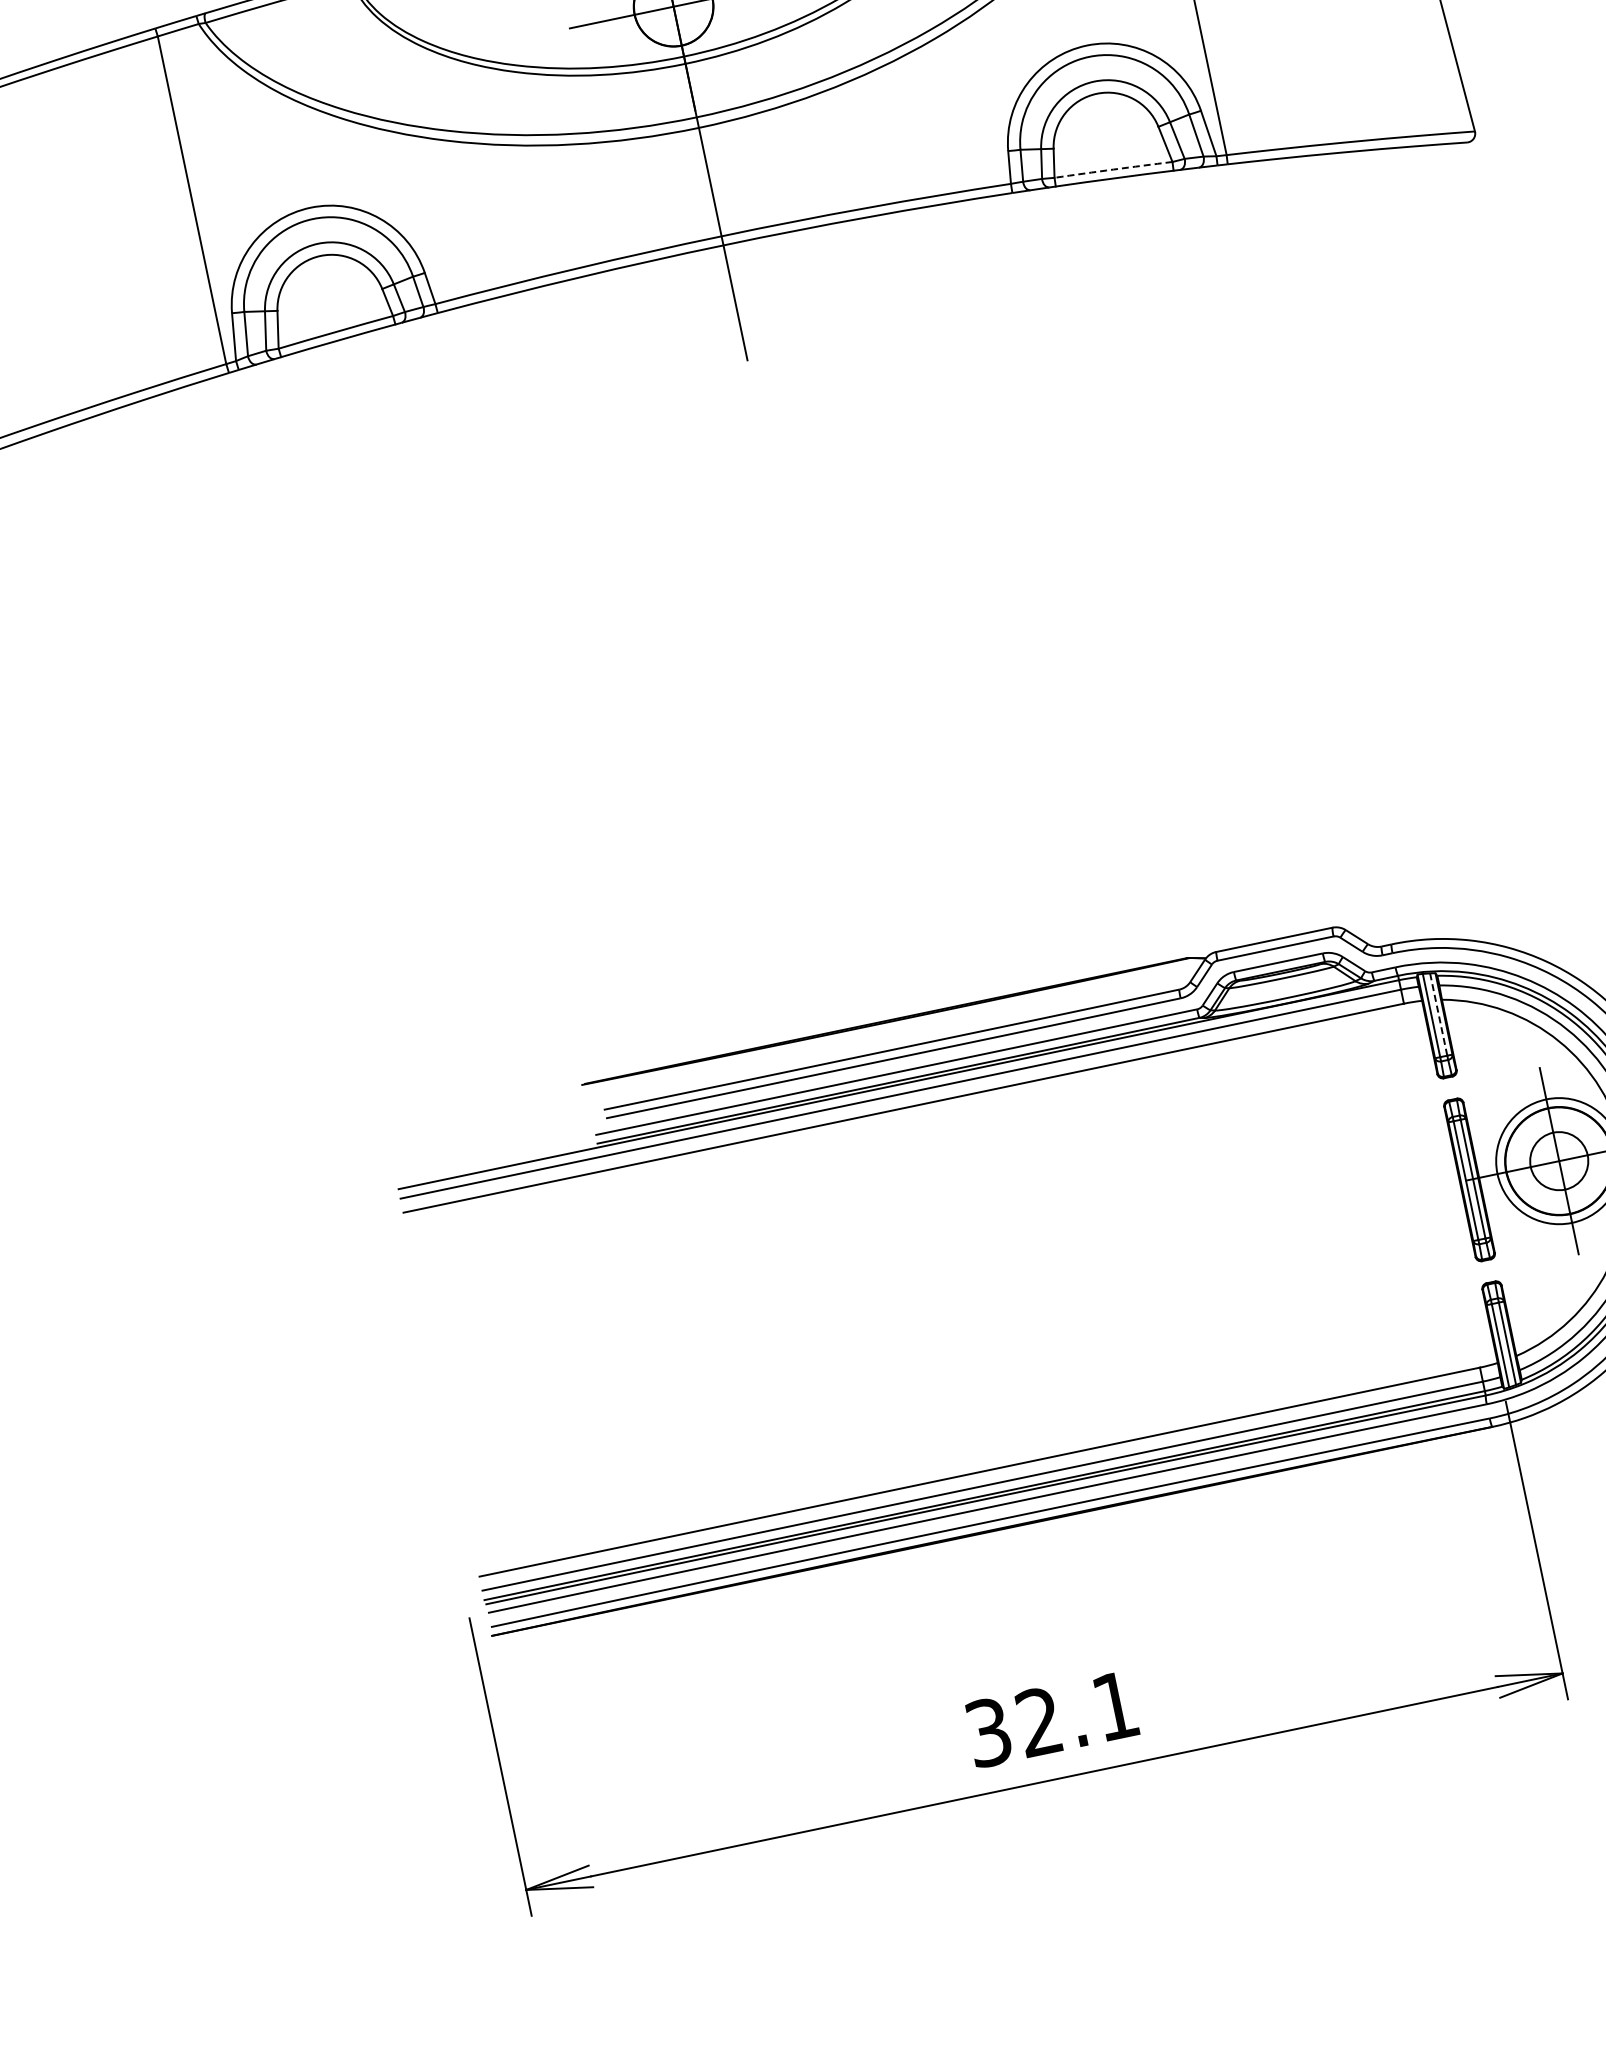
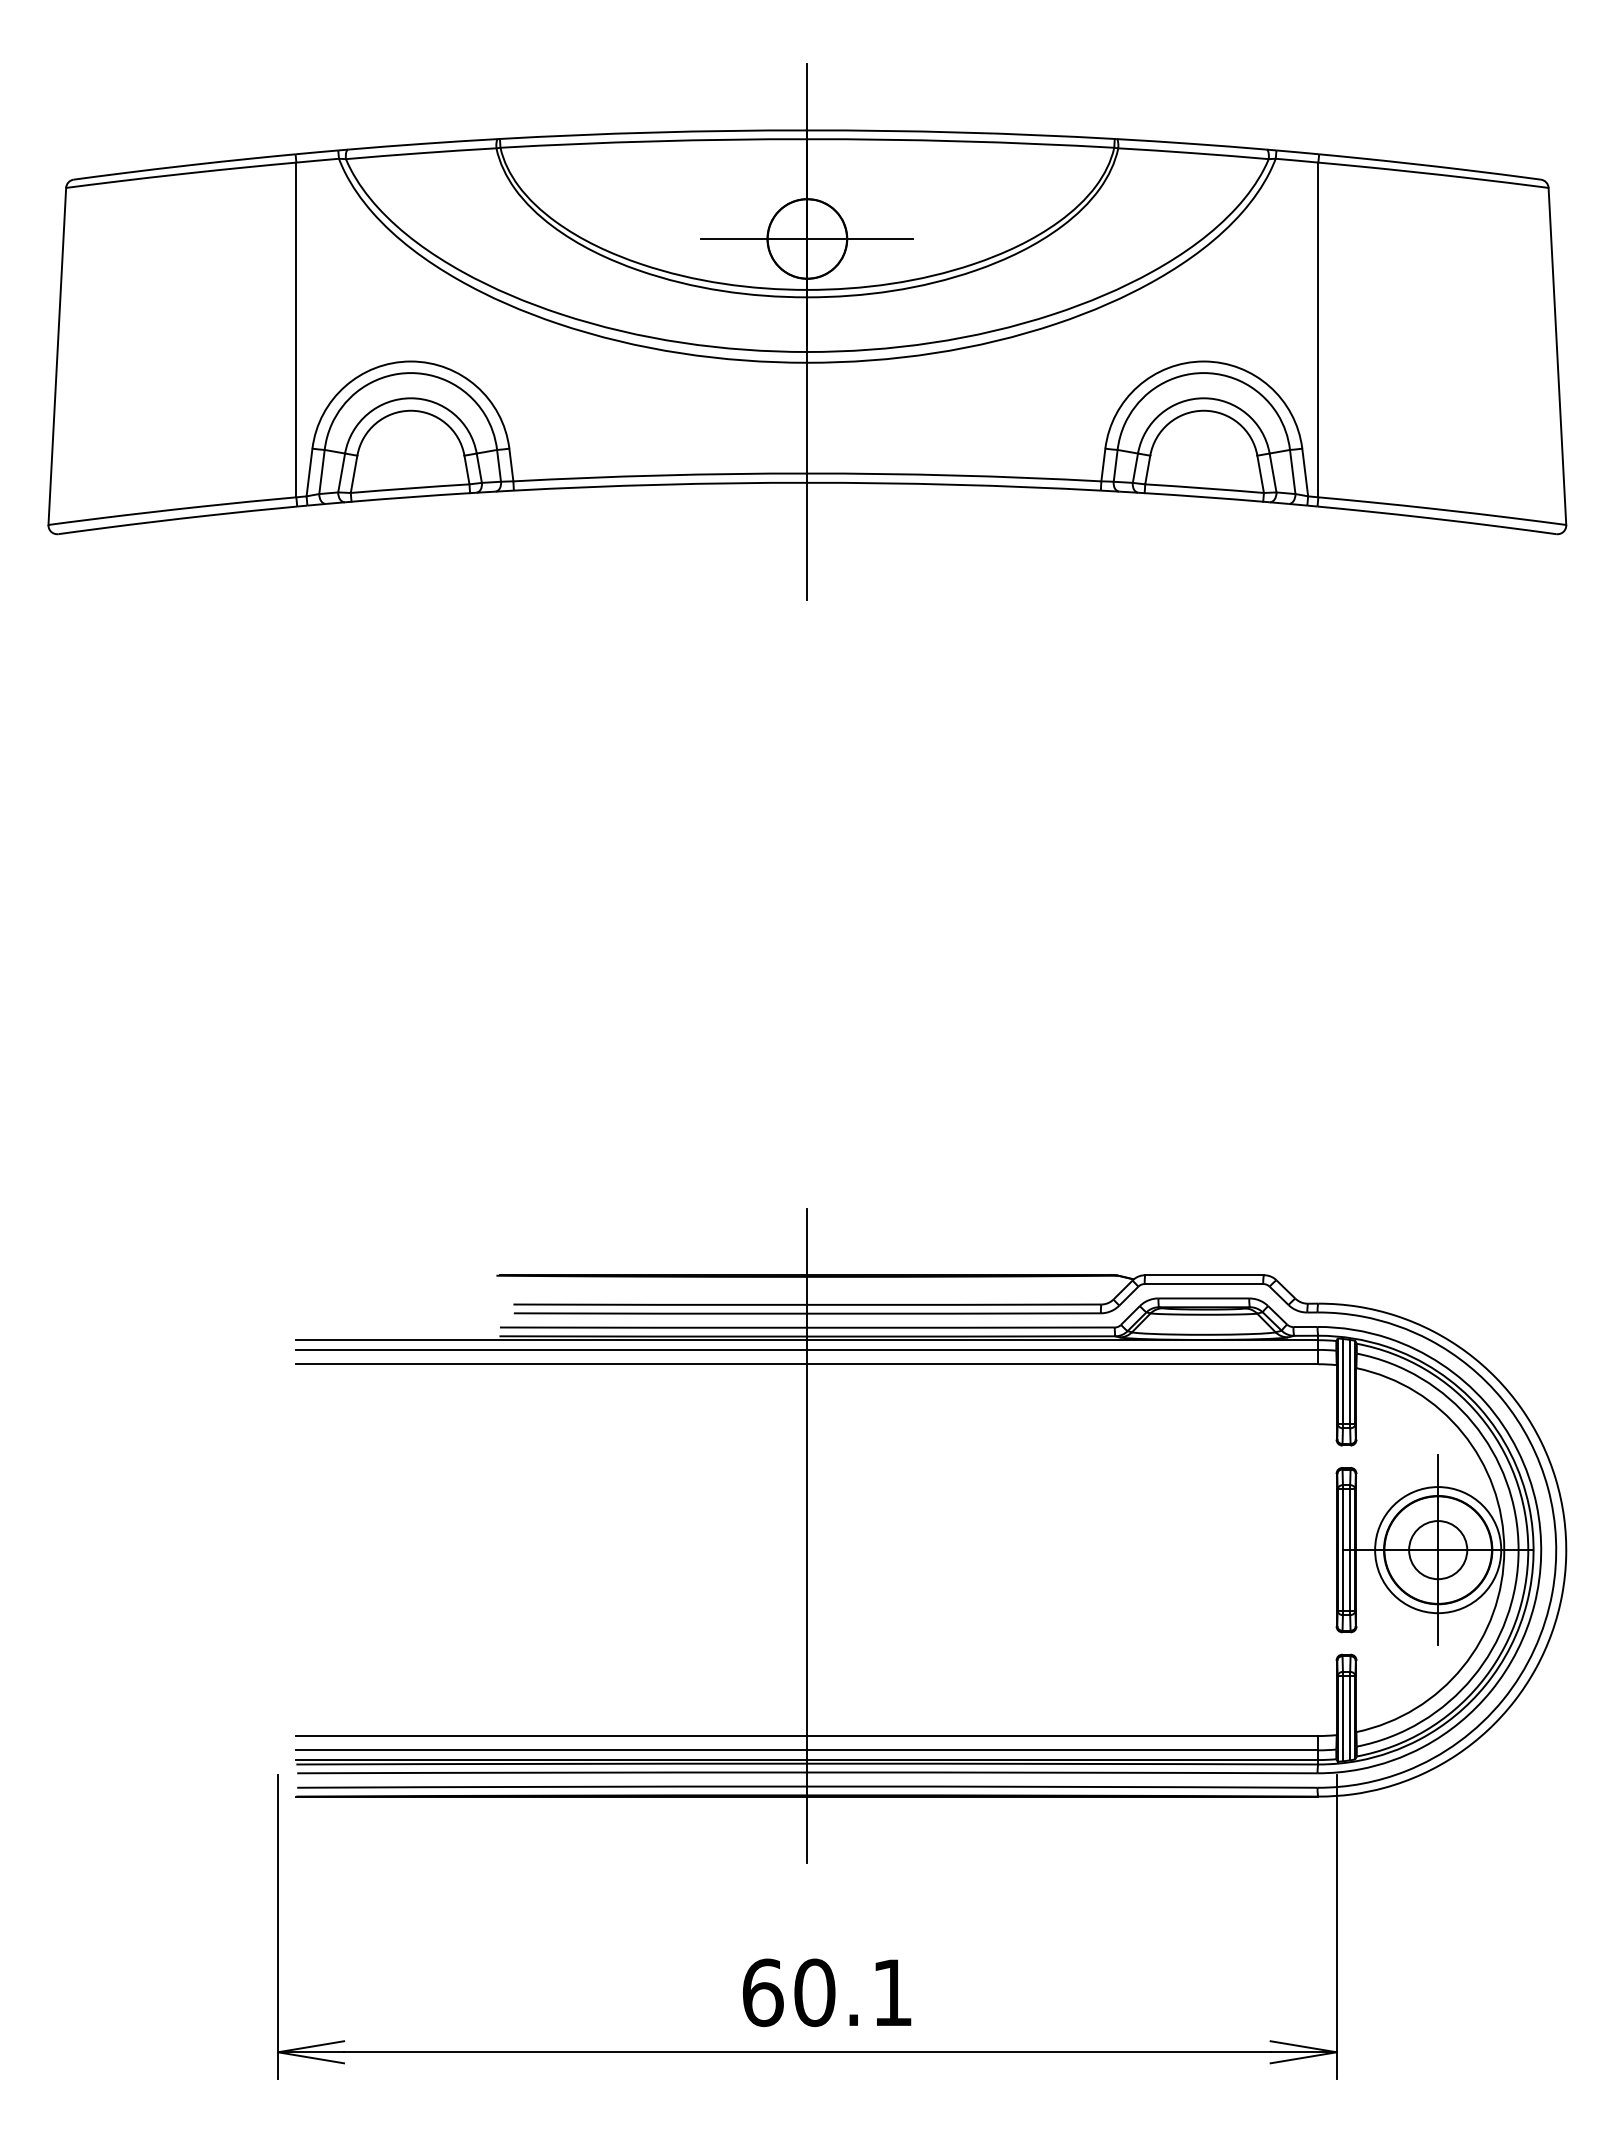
arc: (1113, 169) -> (1204, 488), dashed -> solid
line: (1439, 1015) -> (1350, 1382), dashed -> solid
line: (938, 1275) -> (807, 1535), added
text: (1013, 1727) -> (788, 1992), 32.1 -> 60.1

